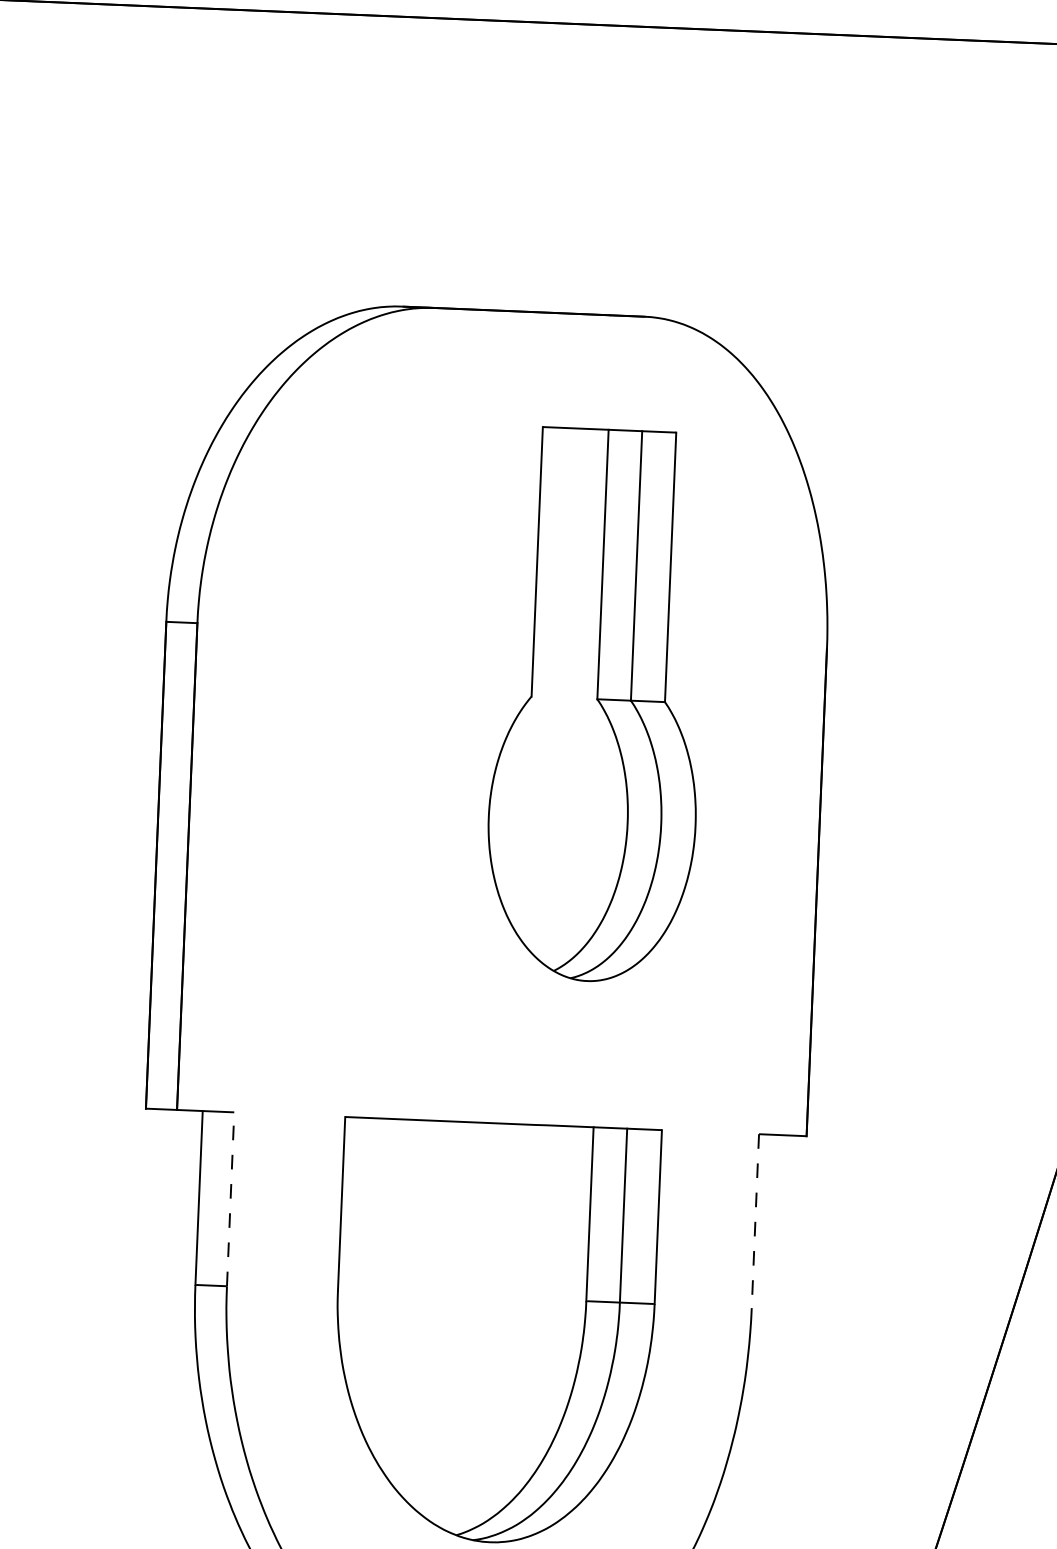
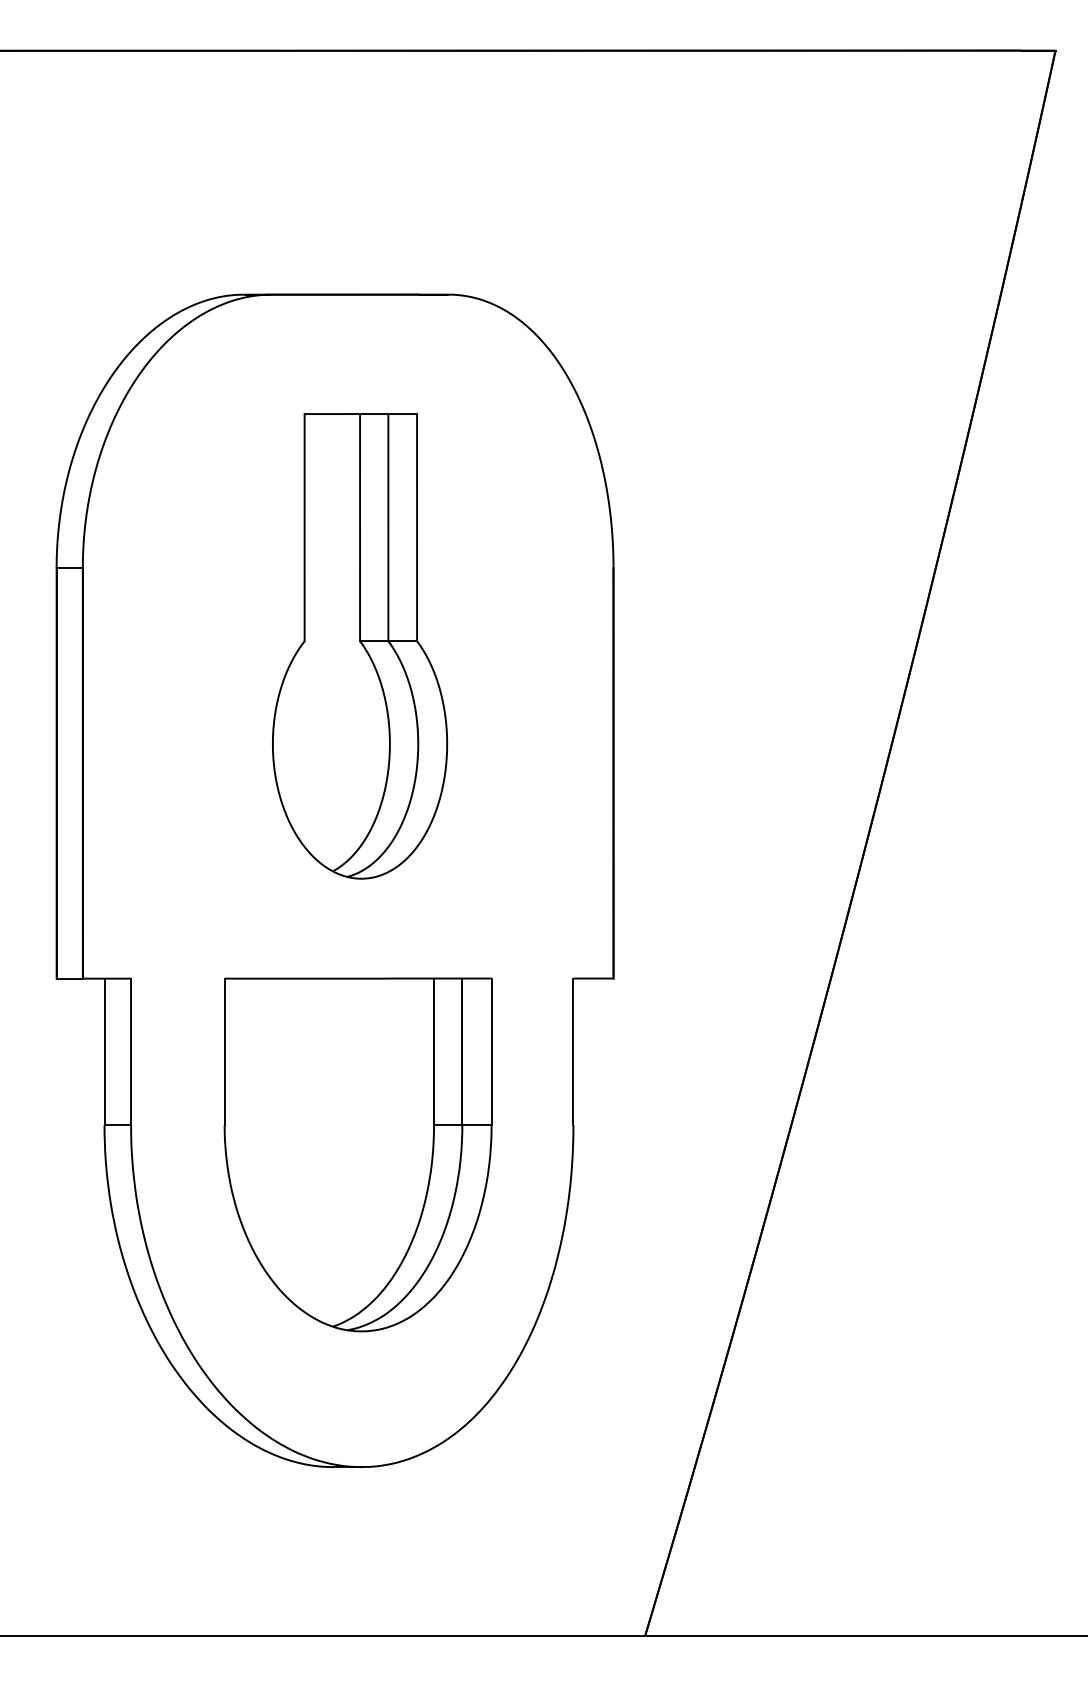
part: (597, 705) -> (360, 646), moved
line: (231, 1198) -> (131, 1051), dashed -> solid
line: (755, 1221) -> (573, 1052), dashed -> solid

